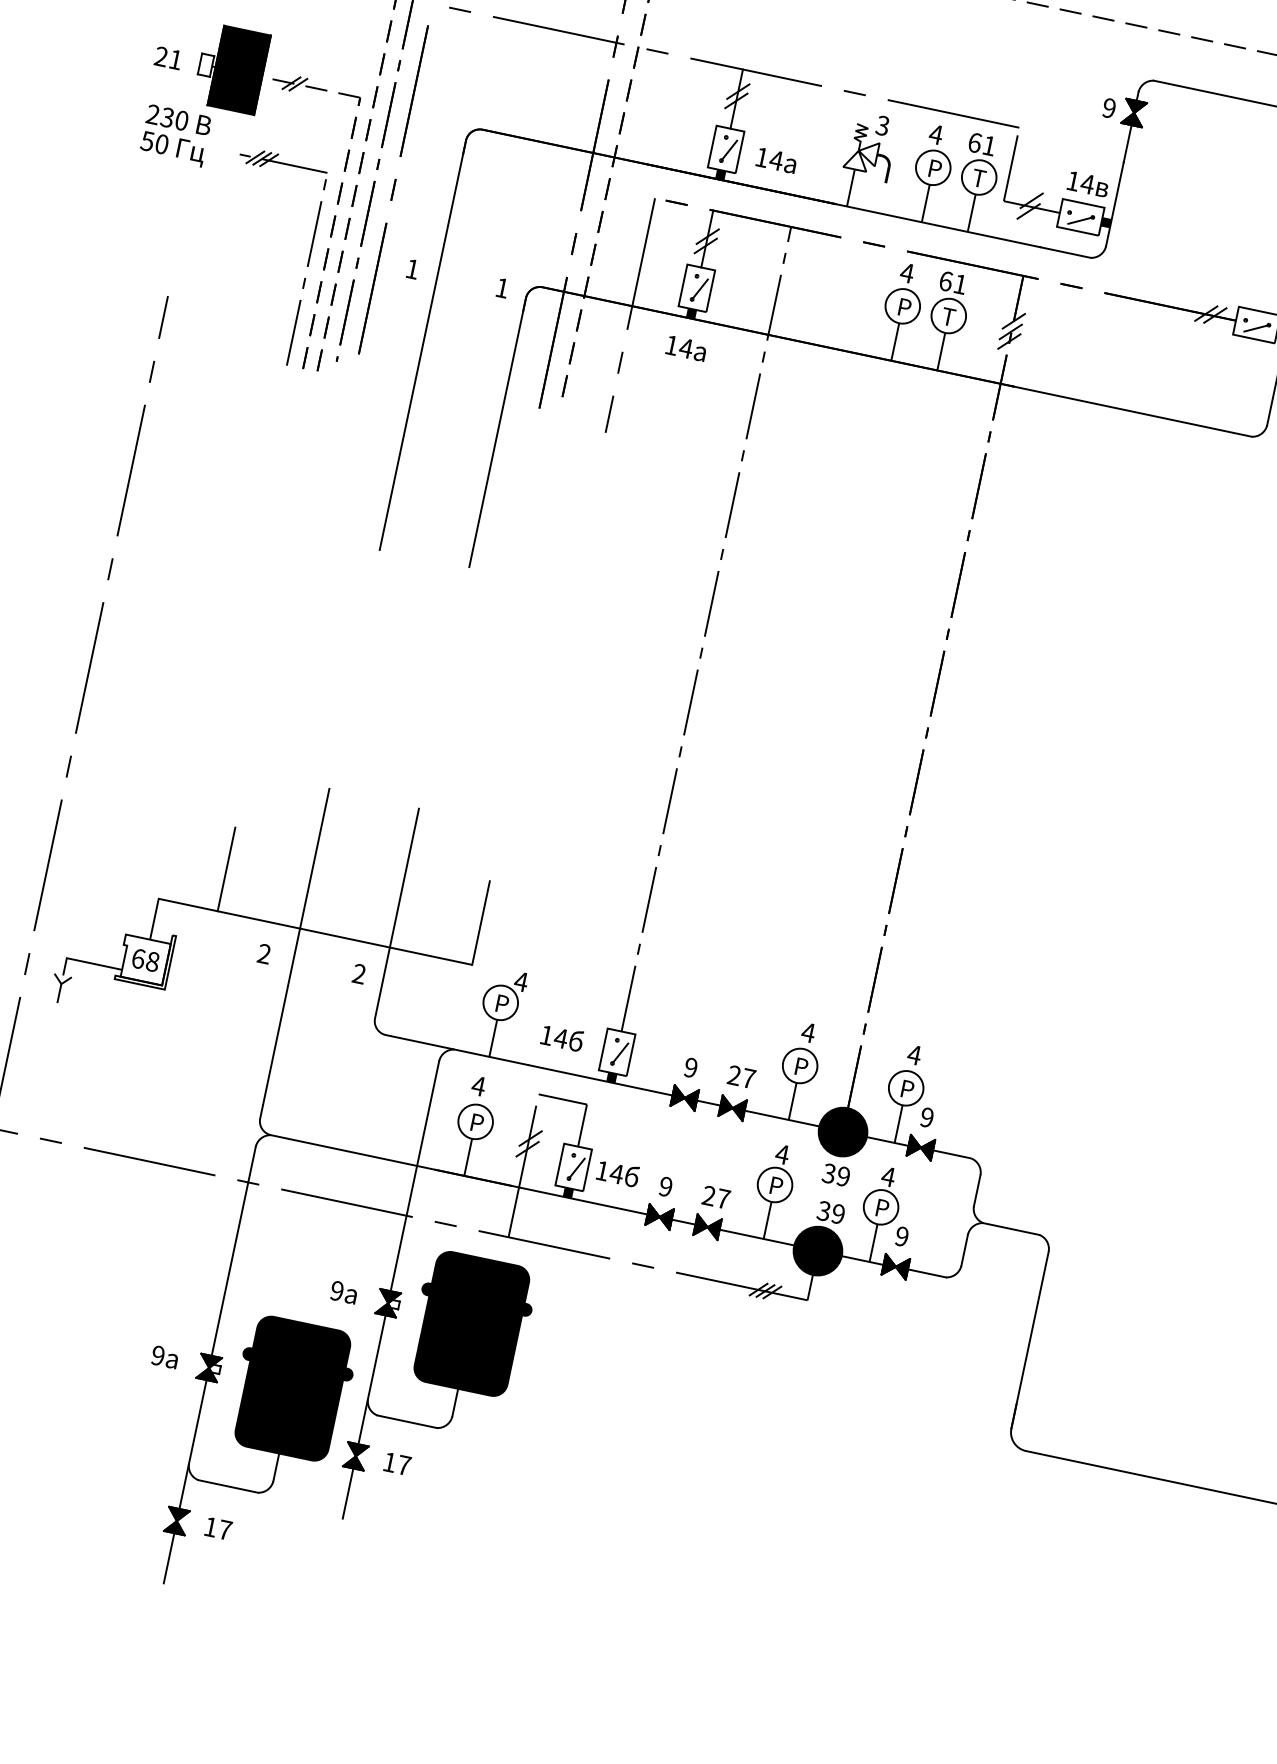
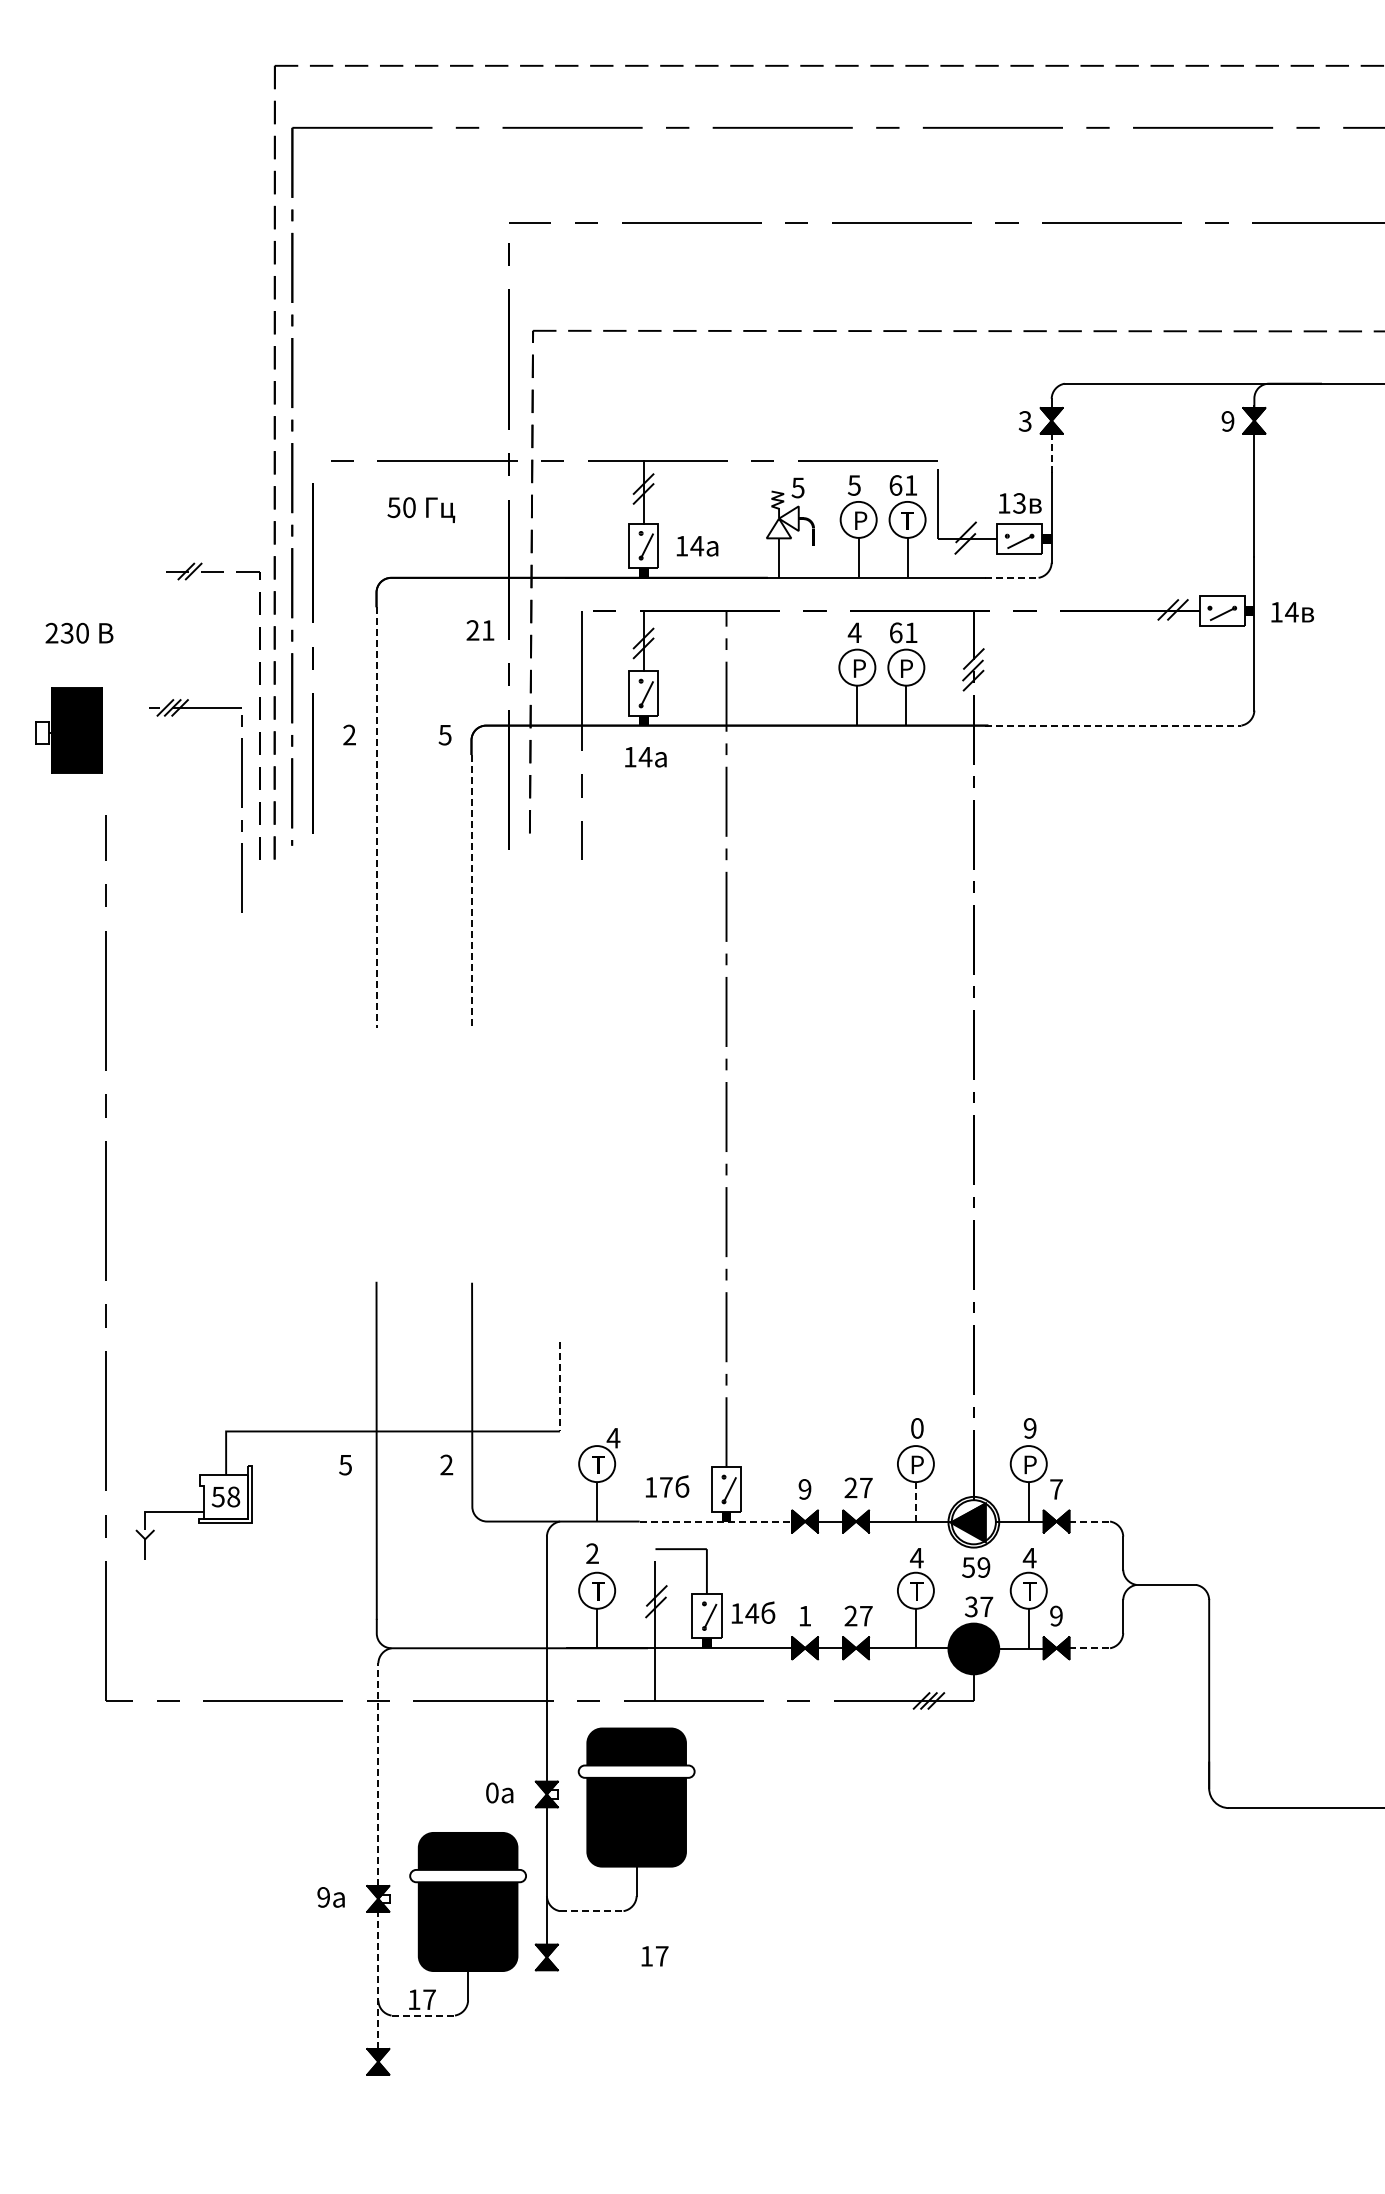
text: (168, 58) -> (480, 630), moved
part: (231, 68) -> (68, 730), moved
text: (1108, 108) -> (1024, 421), 9 -> 3
text: (883, 125) -> (798, 487), 3 -> 5
text: (936, 134) -> (854, 485), 4 -> 5
line: (1127, 143) -> (1051, 453), solid -> dashed
text: (172, 148) -> (421, 509), moved
text: (1087, 184) -> (1019, 503), 14 -> 13
line: (1065, 252) -> (1011, 577), solid -> dashed
part: (307, 264) -> (241, 805), moved
text: (412, 268) -> (349, 734), 1 -> 2
text: (501, 288) -> (444, 735), 1 -> 5
text: (948, 316) -> (906, 668), Т -> P
line: (421, 351) -> (376, 817), solid -> dashed
line: (1131, 411) -> (1113, 725), solid -> dashed
line: (496, 439) -> (471, 890), solid -> dashed
line: (226, 868) -> (288, 1386), removed
line: (480, 922) -> (559, 1386), solid -> dashed
text: (264, 953) -> (345, 1464), 2 -> 5
text: (137, 958) -> (217, 1496), 68 -> 58
text: (501, 1003) -> (598, 1464), P -> Т
text: (808, 1032) -> (917, 1428), 4 -> 0
text: (561, 1038) -> (666, 1487), 14 -> 17
text: (914, 1055) -> (1030, 1428), 4 -> 9
line: (601, 1080) -> (716, 1521), solid -> dashed
text: (478, 1085) -> (592, 1553), 4 -> 2
line: (792, 1101) -> (915, 1501), solid -> dashed
text: (927, 1117) -> (1056, 1489), 9 -> 7
text: (476, 1122) -> (598, 1591), P -> Т
fill: (842, 1131) -> (973, 1521), removed
line: (952, 1154) -> (1090, 1521), solid -> dashed
text: (829, 1173) -> (968, 1567), 39 -> 59
text: (775, 1185) -> (916, 1591), P -> Т
text: (665, 1186) -> (804, 1615), 9 -> 1
text: (881, 1208) -> (1029, 1591), P -> Т
text: (838, 1213) -> (986, 1606), 39 -> 37
line: (233, 1251) -> (378, 1774), solid -> dashed
line: (927, 1273) -> (1090, 1648), solid -> dashed
text: (337, 1290) -> (492, 1792), 9 -> 0
fill: (476, 1299) -> (636, 1771), removed
fill: (298, 1363) -> (468, 1875), removed
line: (406, 1422) -> (591, 1911), solid -> dashed
line: (193, 1444) -> (378, 1980), solid -> dashed
text: (397, 1464) -> (654, 1956), moved
line: (228, 1486) -> (423, 2015), solid -> dashed
line: (347, 1492) -> (546, 1996), removed
text: (218, 1528) -> (422, 1999), moved
line: (169, 1558) -> (378, 2101), removed

